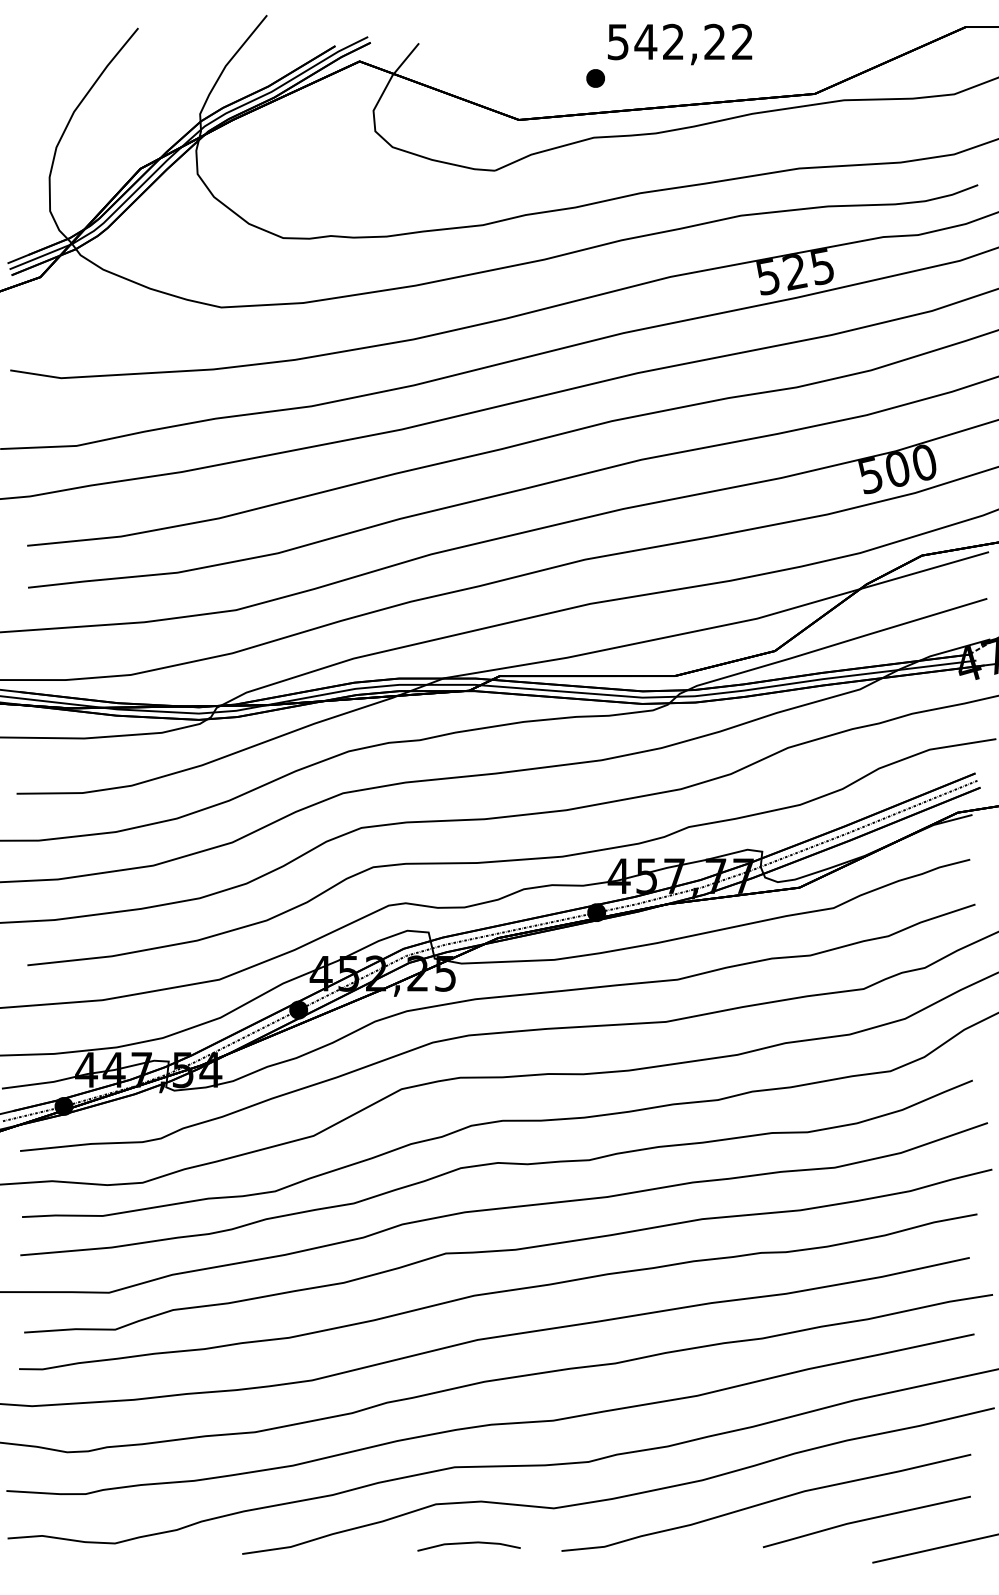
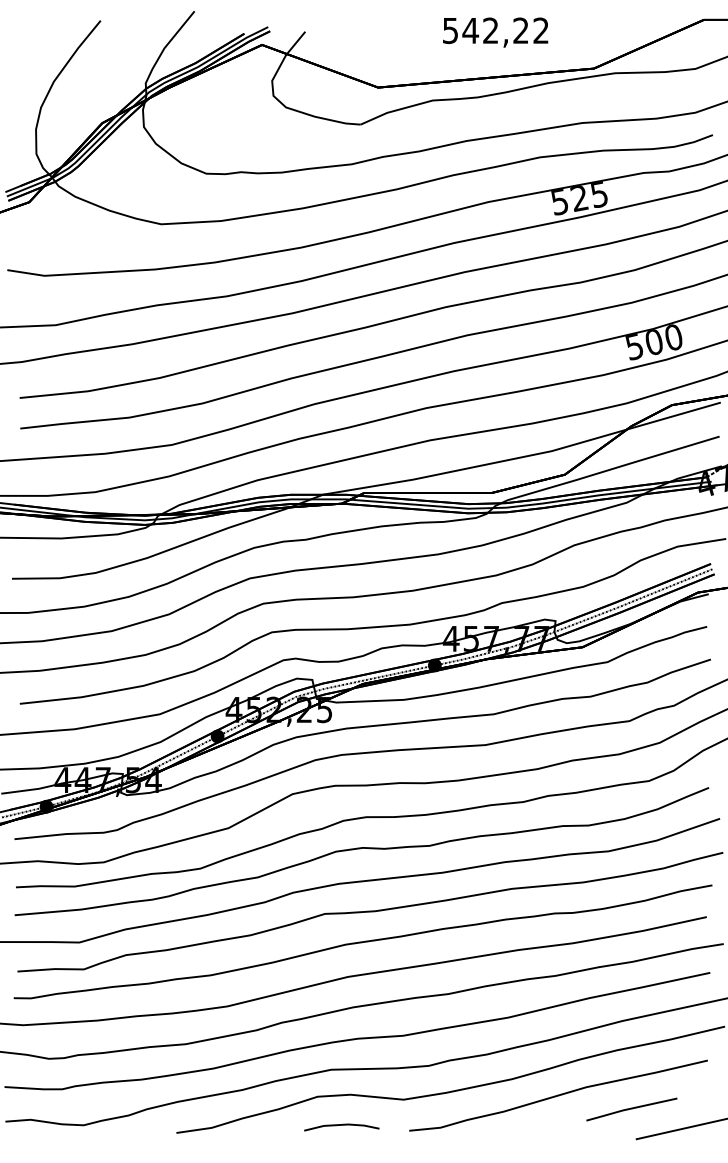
part: (594, 78) -> (433, 57), removed
part: (866, 1521) -> (631, 1109), size x0.6

